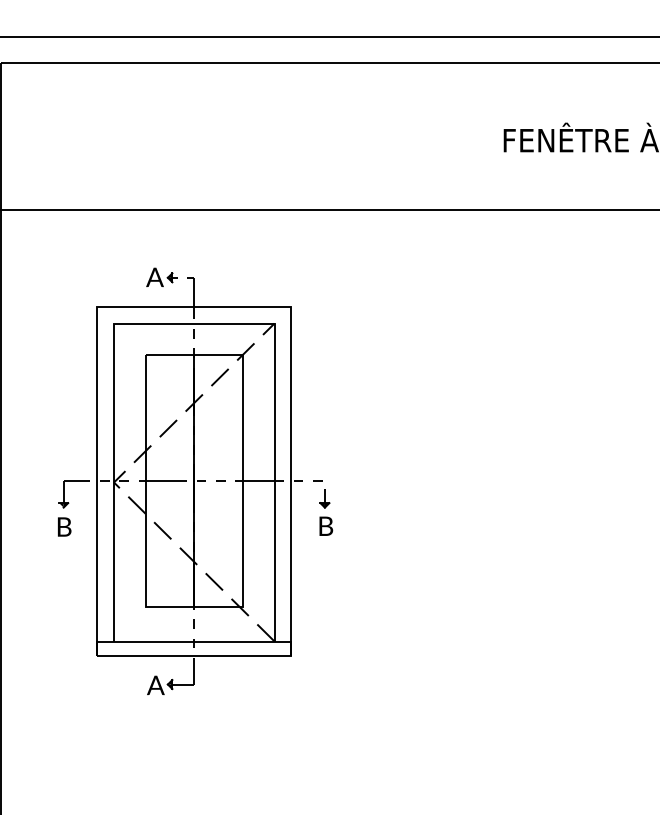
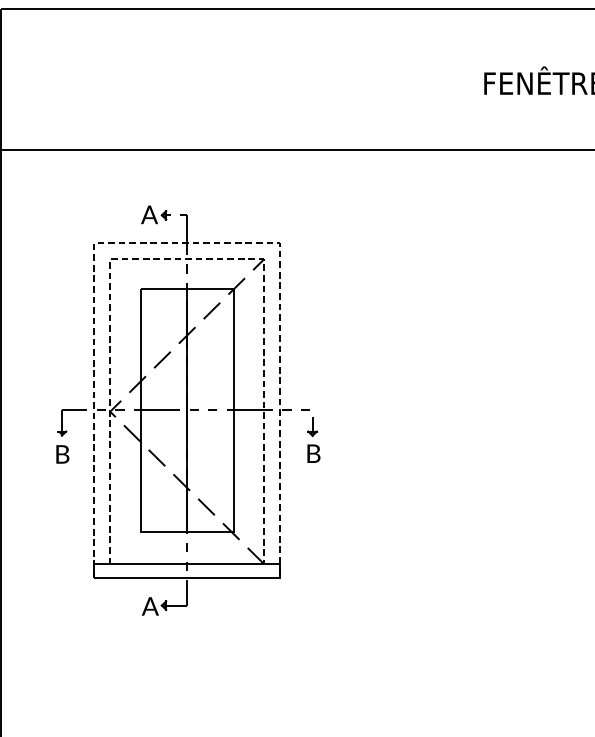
line: (194, 306) -> (187, 242), solid -> dashed
line: (194, 323) -> (187, 259), solid -> dashed

